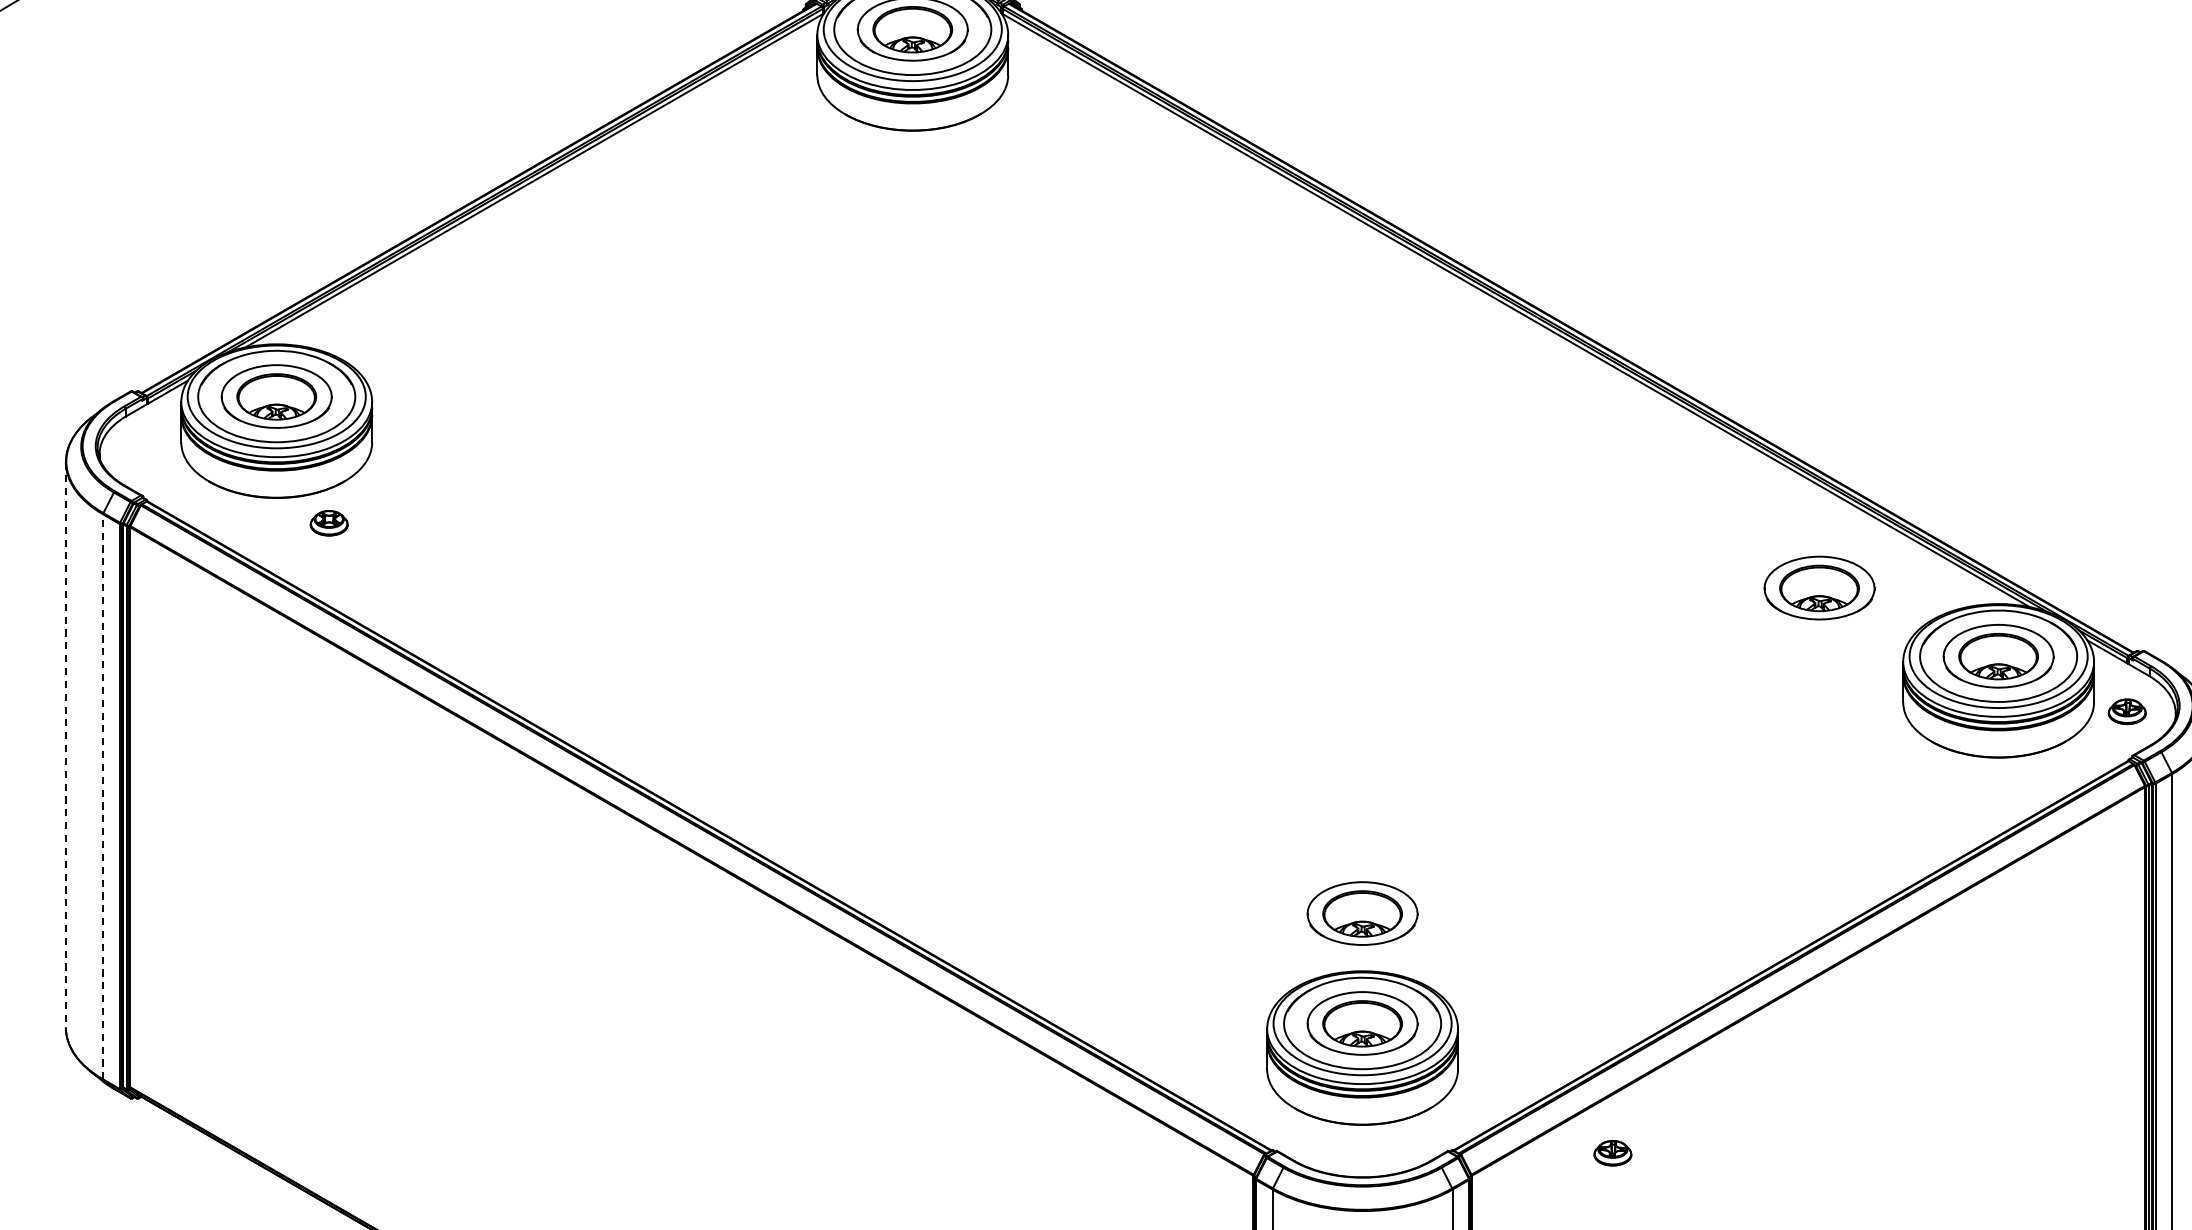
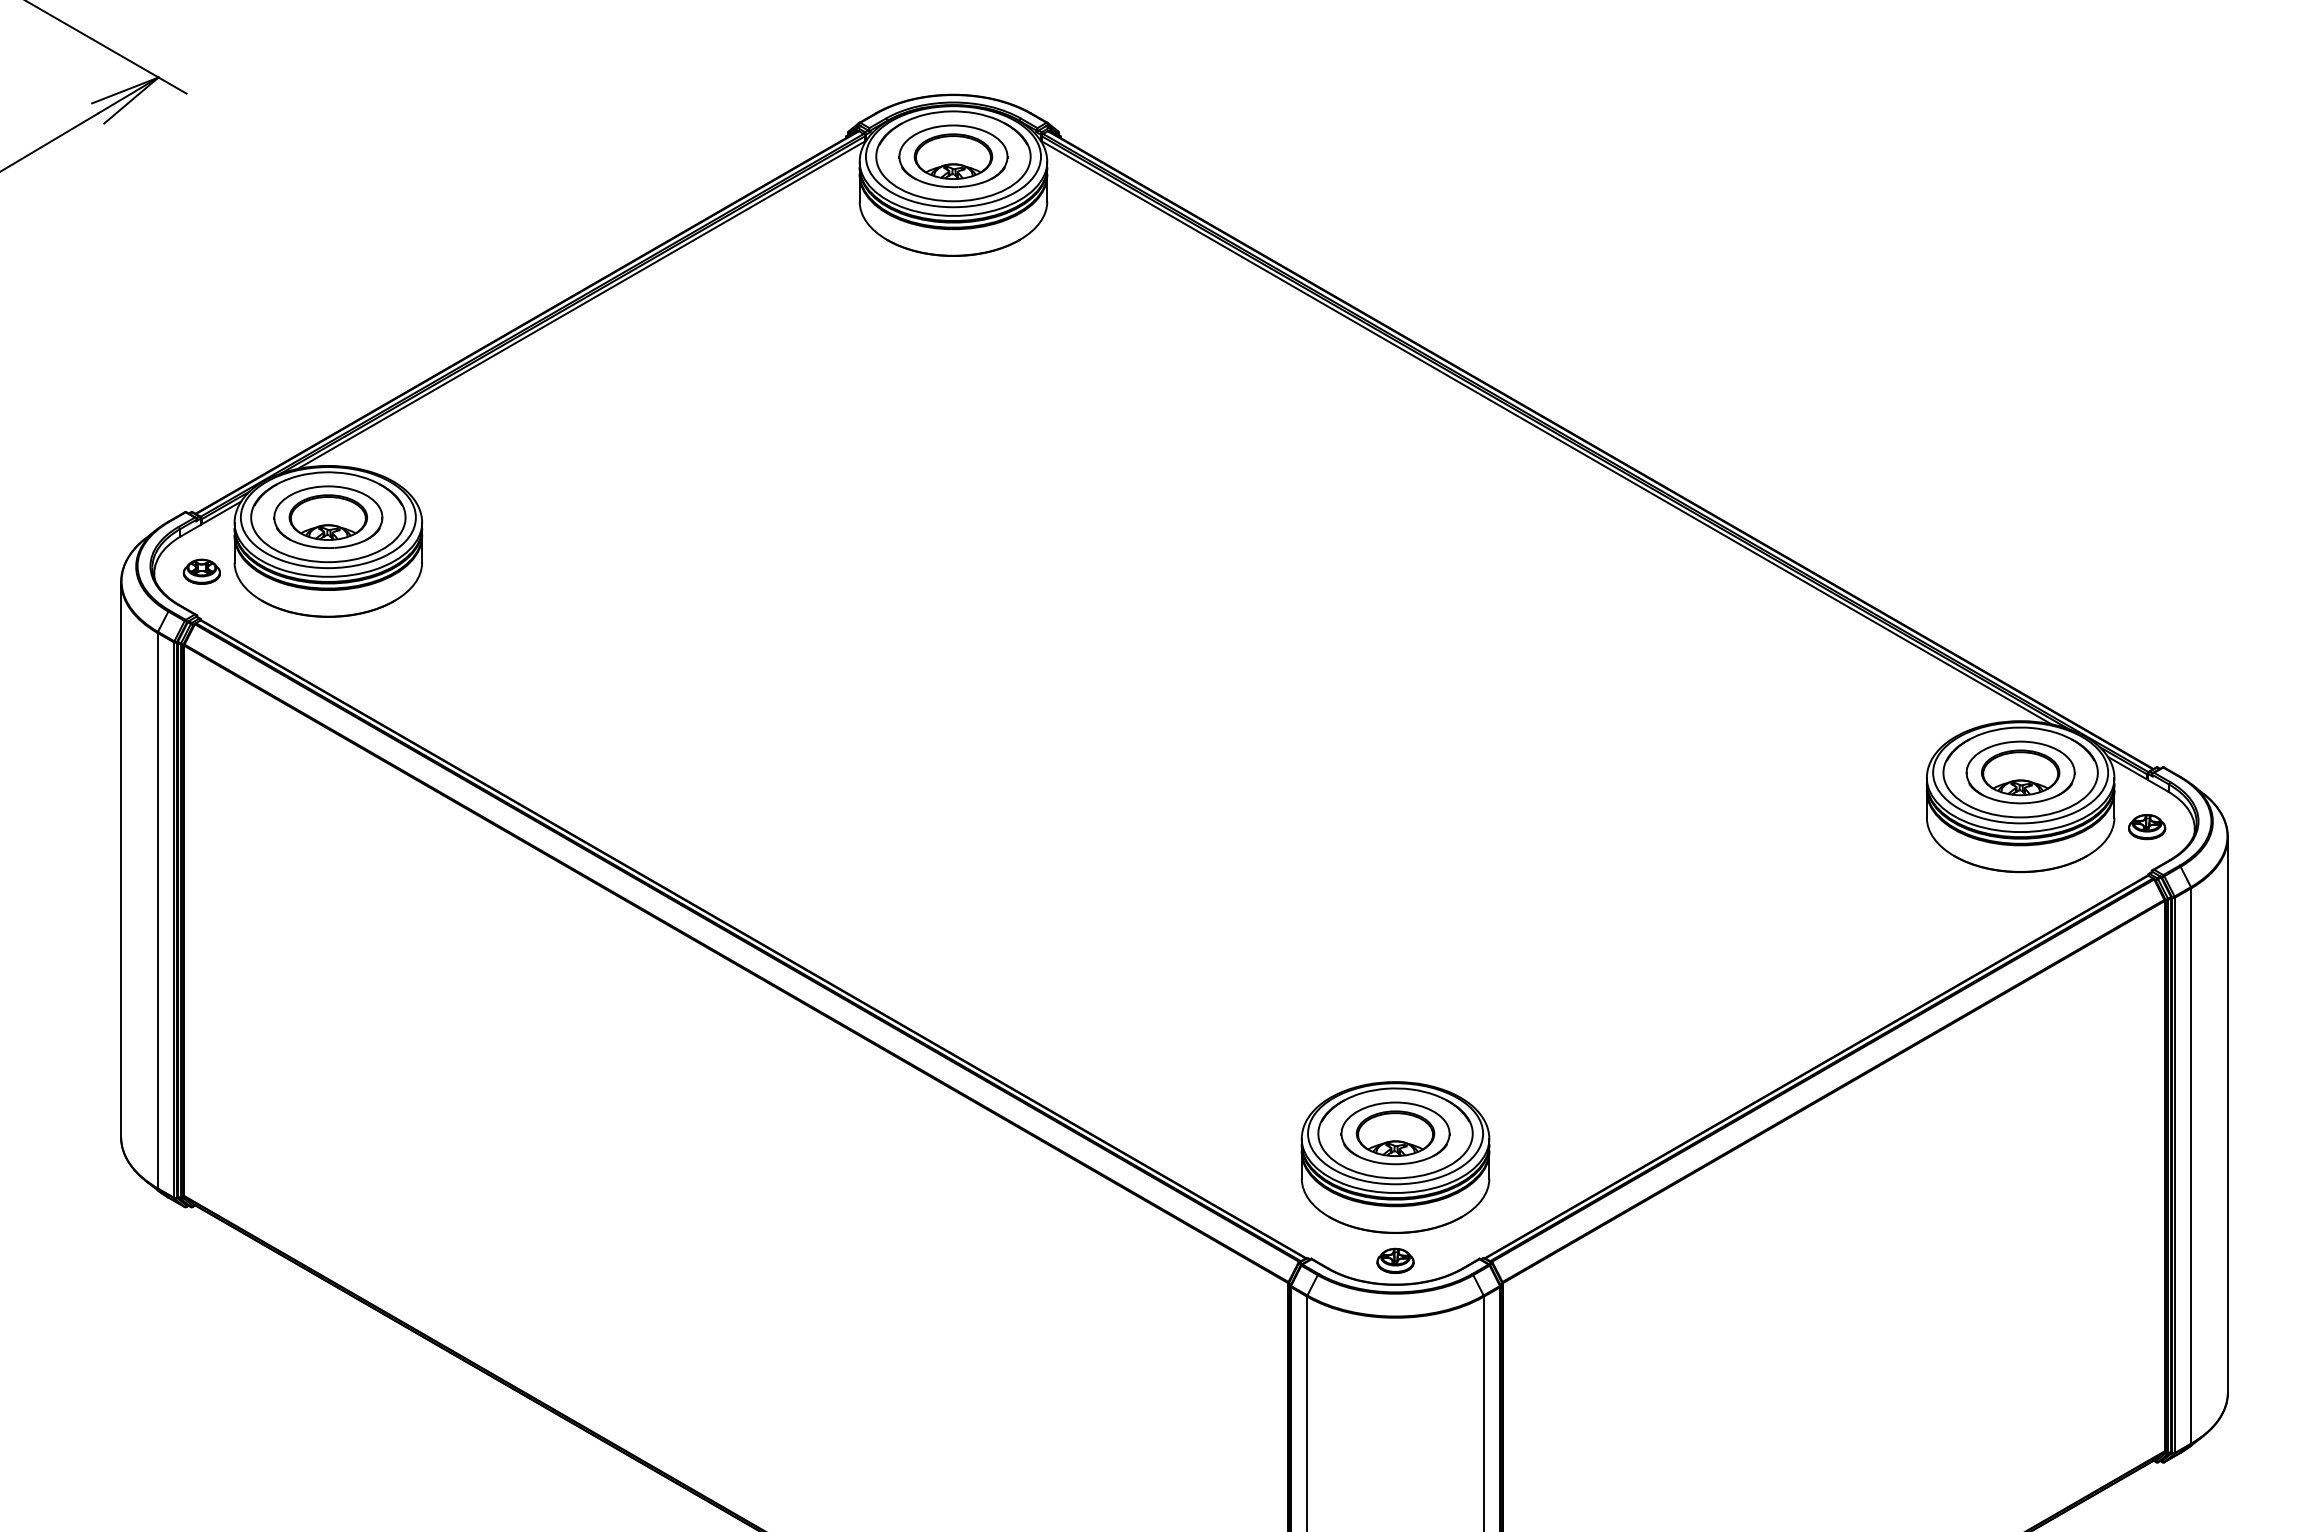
part: (328, 522) -> (201, 571), moved
part: (1819, 588) -> (1844, 705), removed
line: (66, 744) -> (121, 859), dashed -> solid
line: (102, 796) -> (157, 910), dashed -> solid
part: (1362, 913) -> (1395, 1025), removed
part: (1612, 1152) -> (1395, 1260), moved

